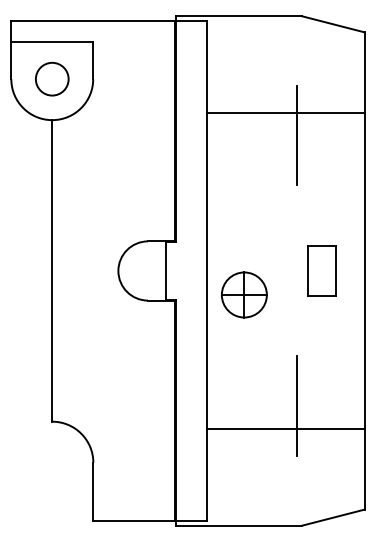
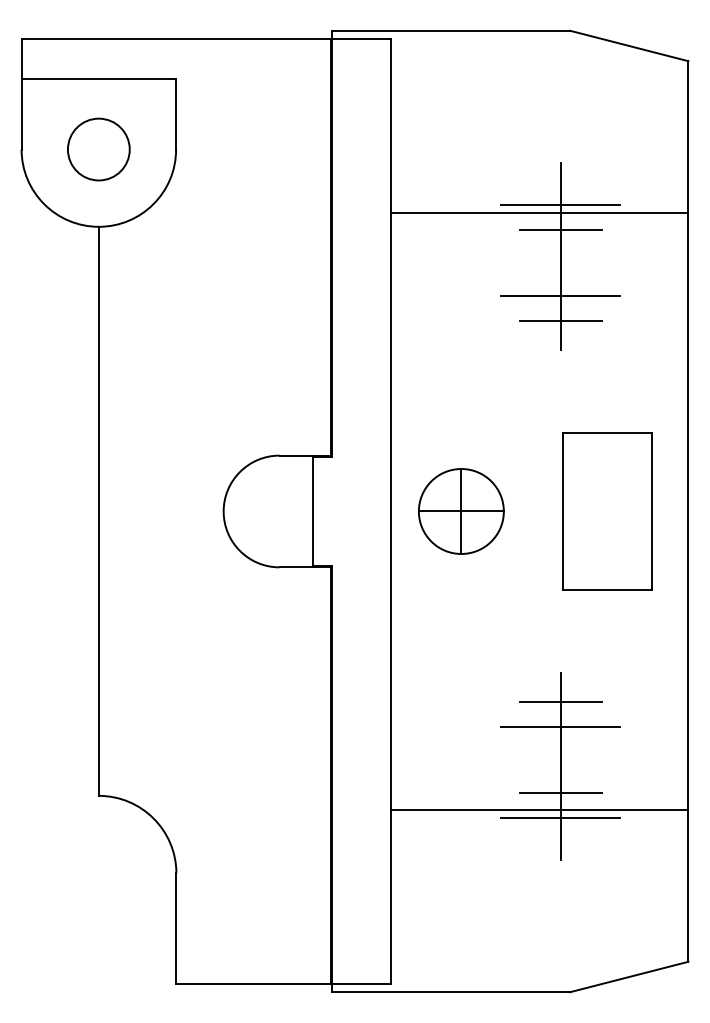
line: (296, 108) -> (559, 204), added
line: (296, 121) -> (559, 229), added
line: (296, 156) -> (559, 295), added
line: (296, 170) -> (559, 321), added
part: (321, 270) -> (606, 510), size x1.67
part: (244, 294) -> (461, 510), moved
line: (296, 371) -> (559, 701), added
line: (296, 385) -> (559, 727), added
line: (296, 420) -> (559, 793), added
line: (296, 433) -> (559, 818), added

